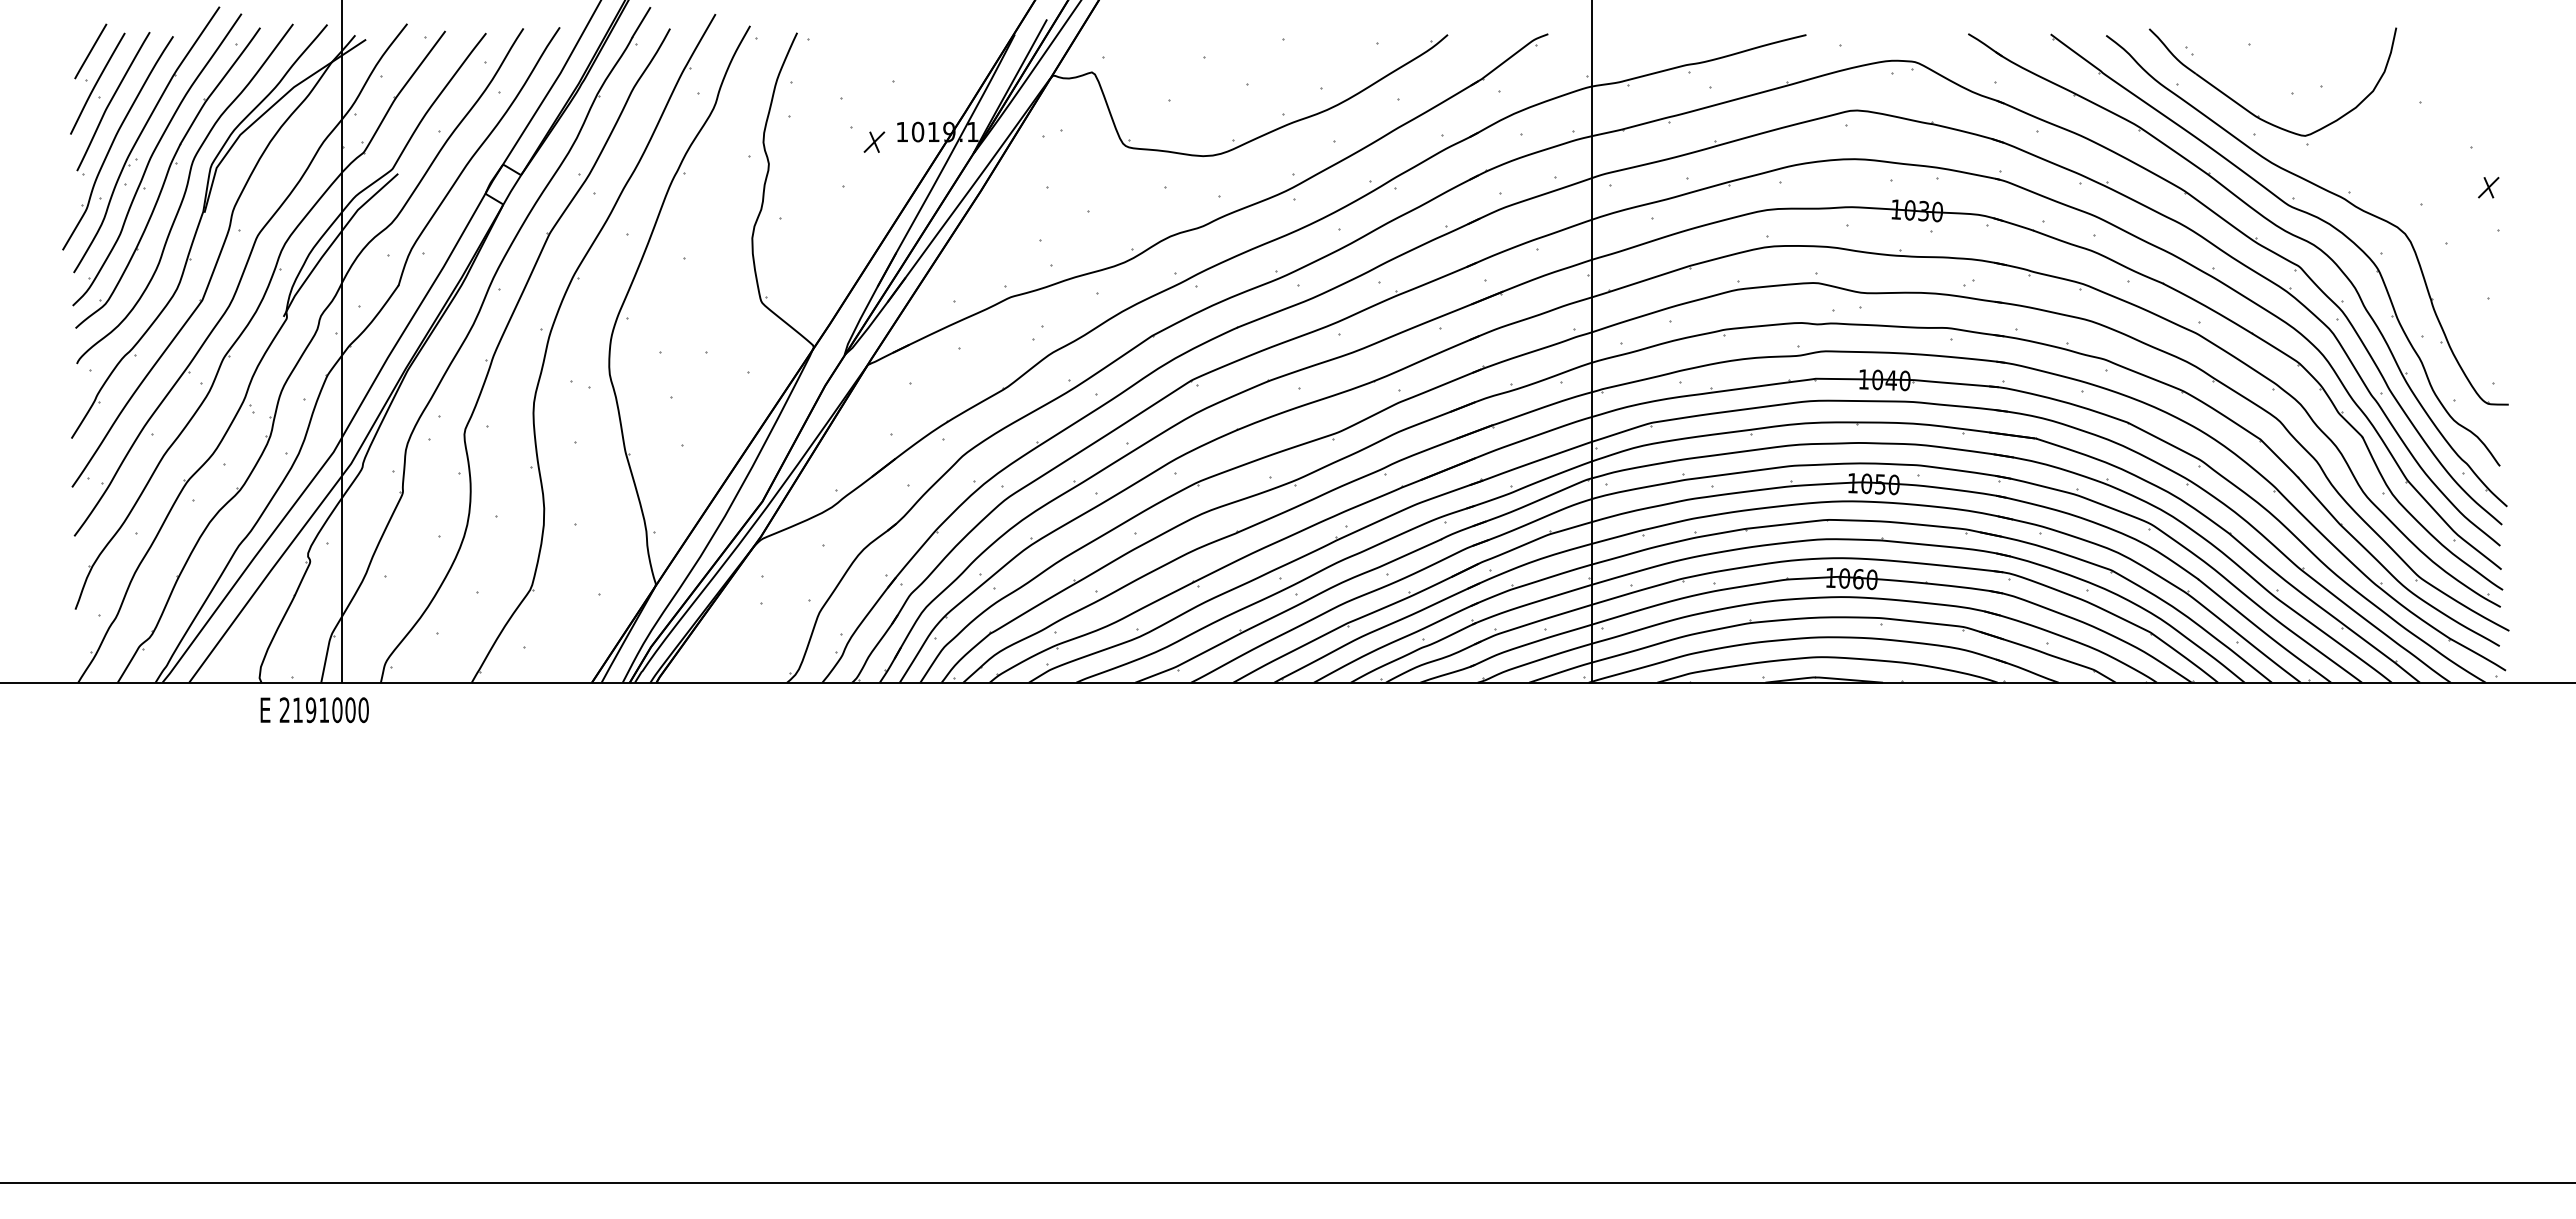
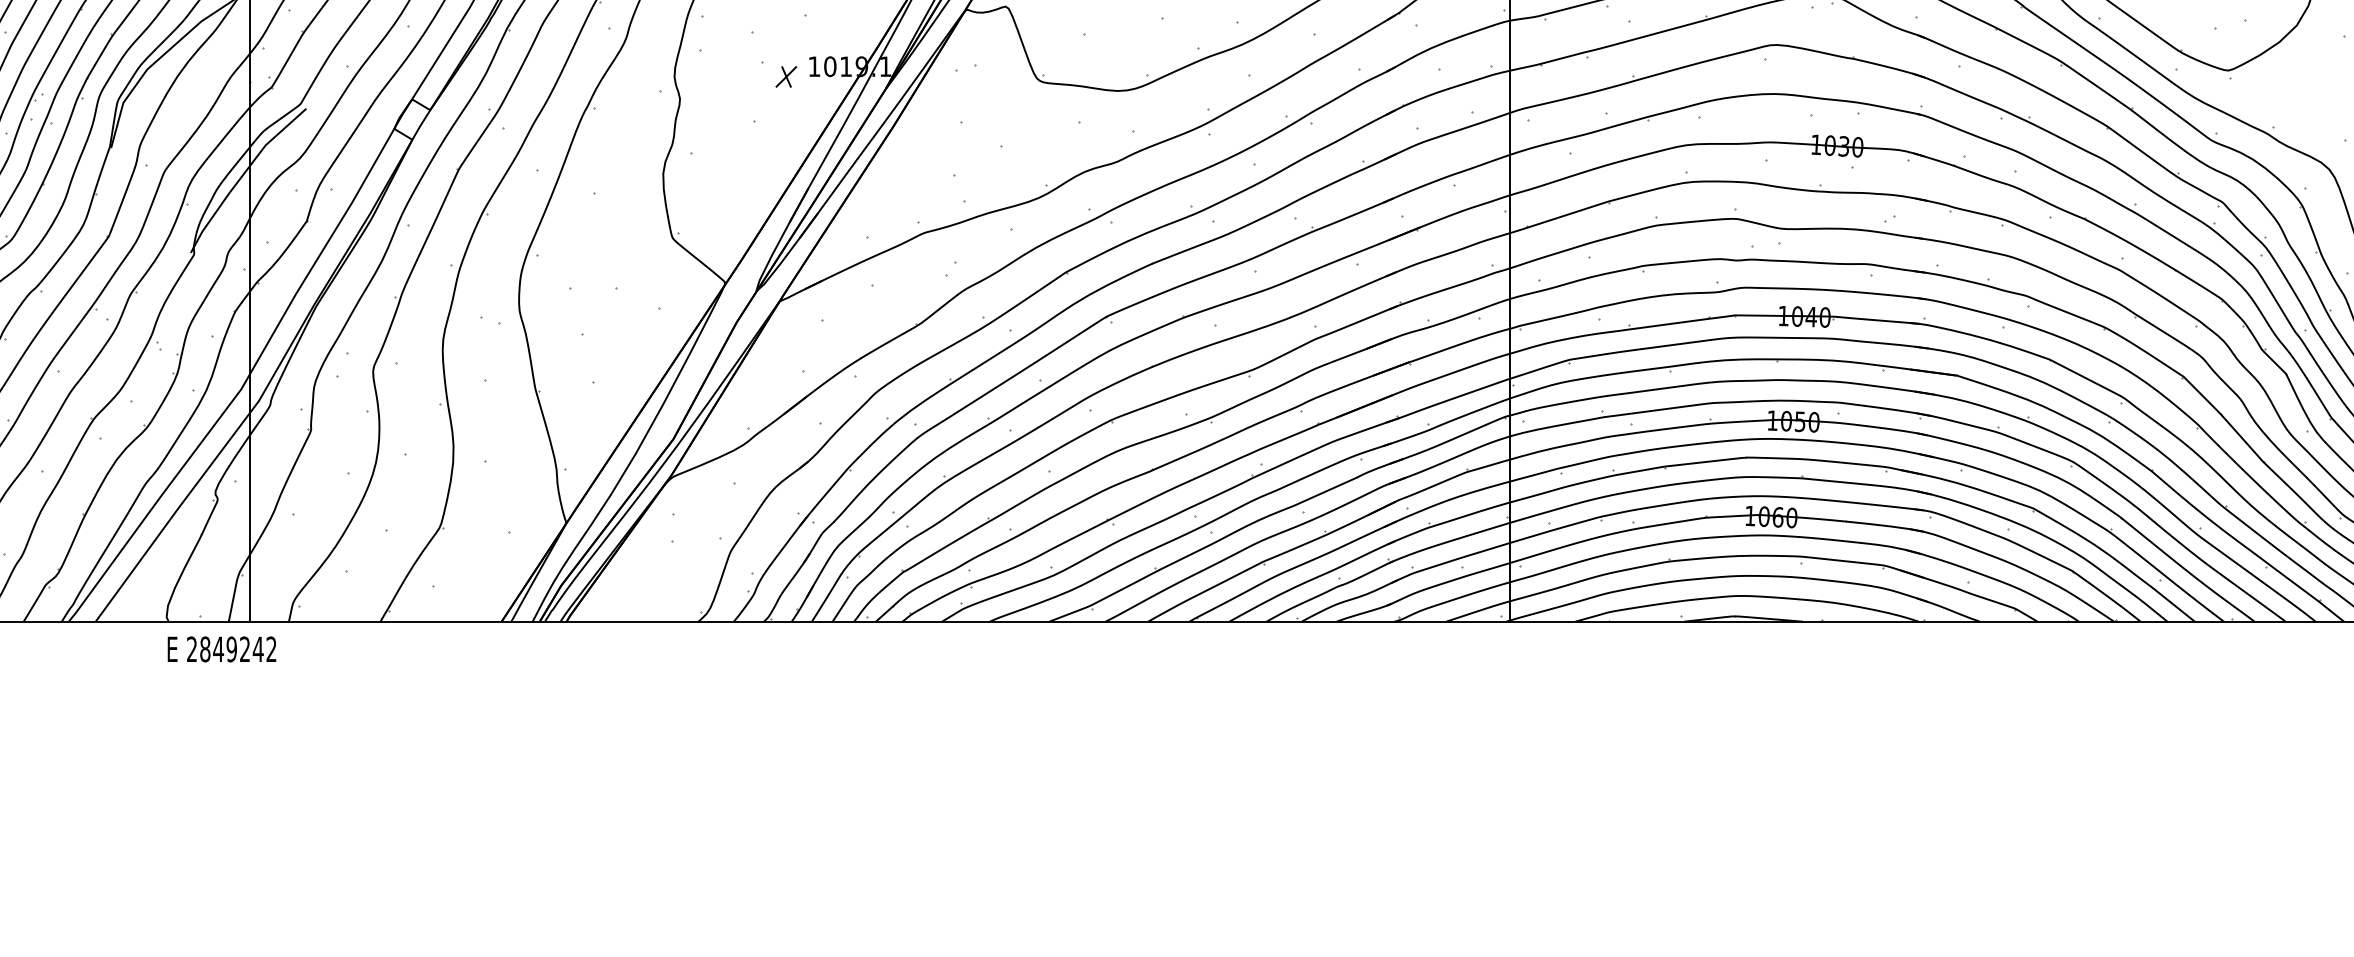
text: (330, 710) -> (238, 649), 2191000 -> 2849242

